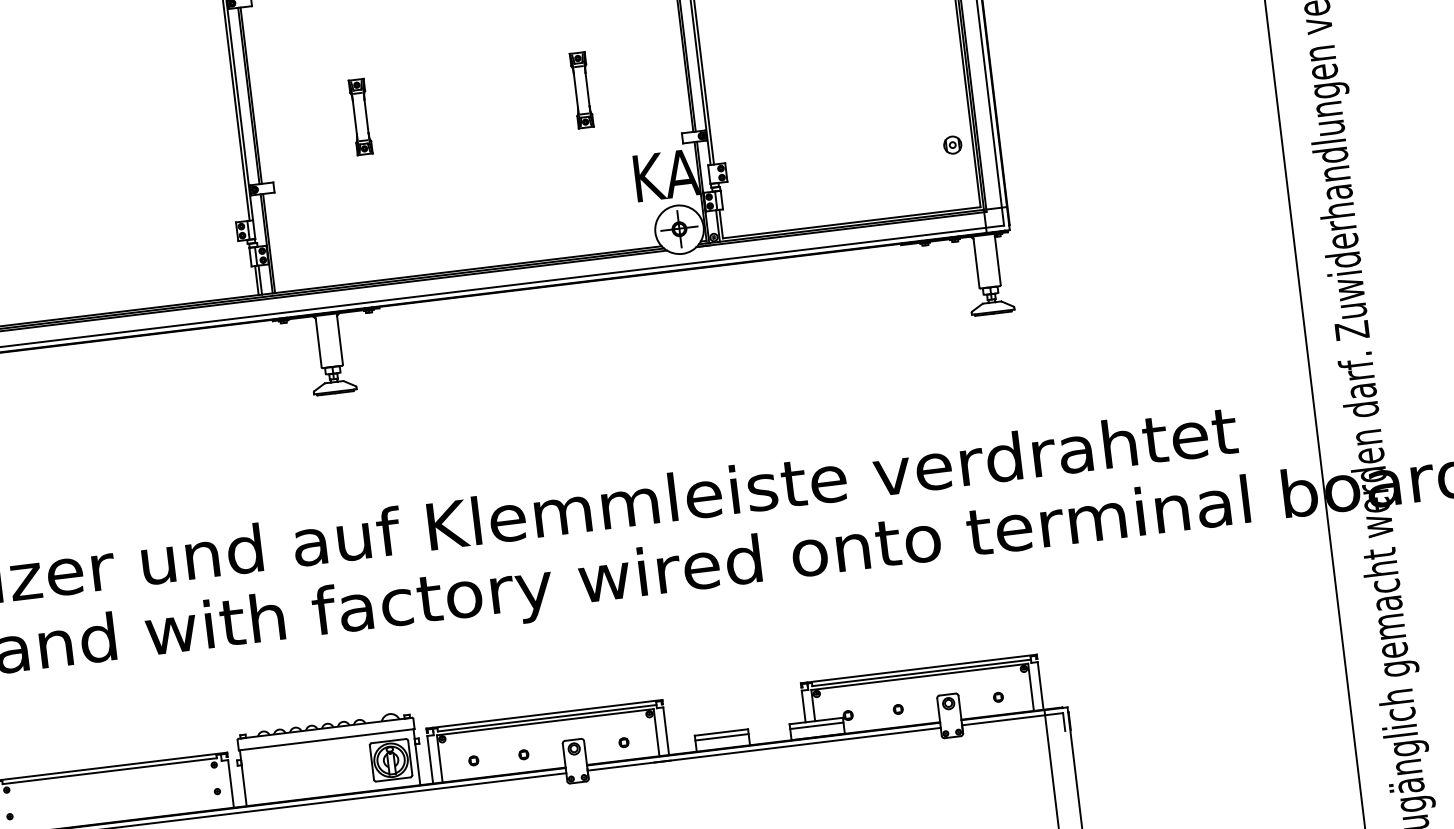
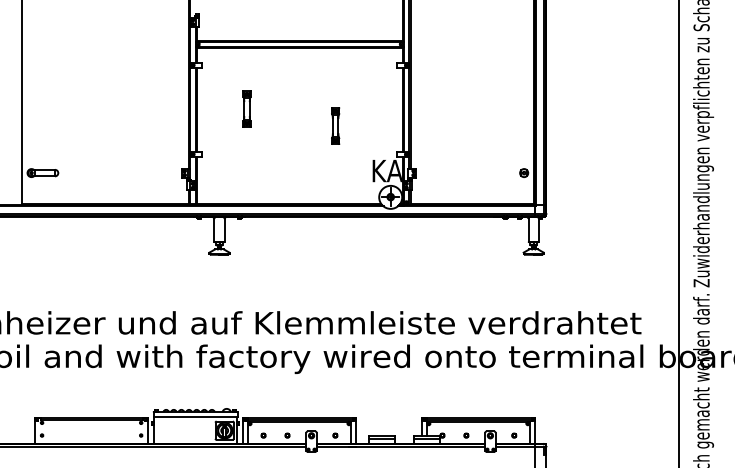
part: (581, 88) -> (335, 125), moved
part: (359, 115) -> (246, 108), moved

